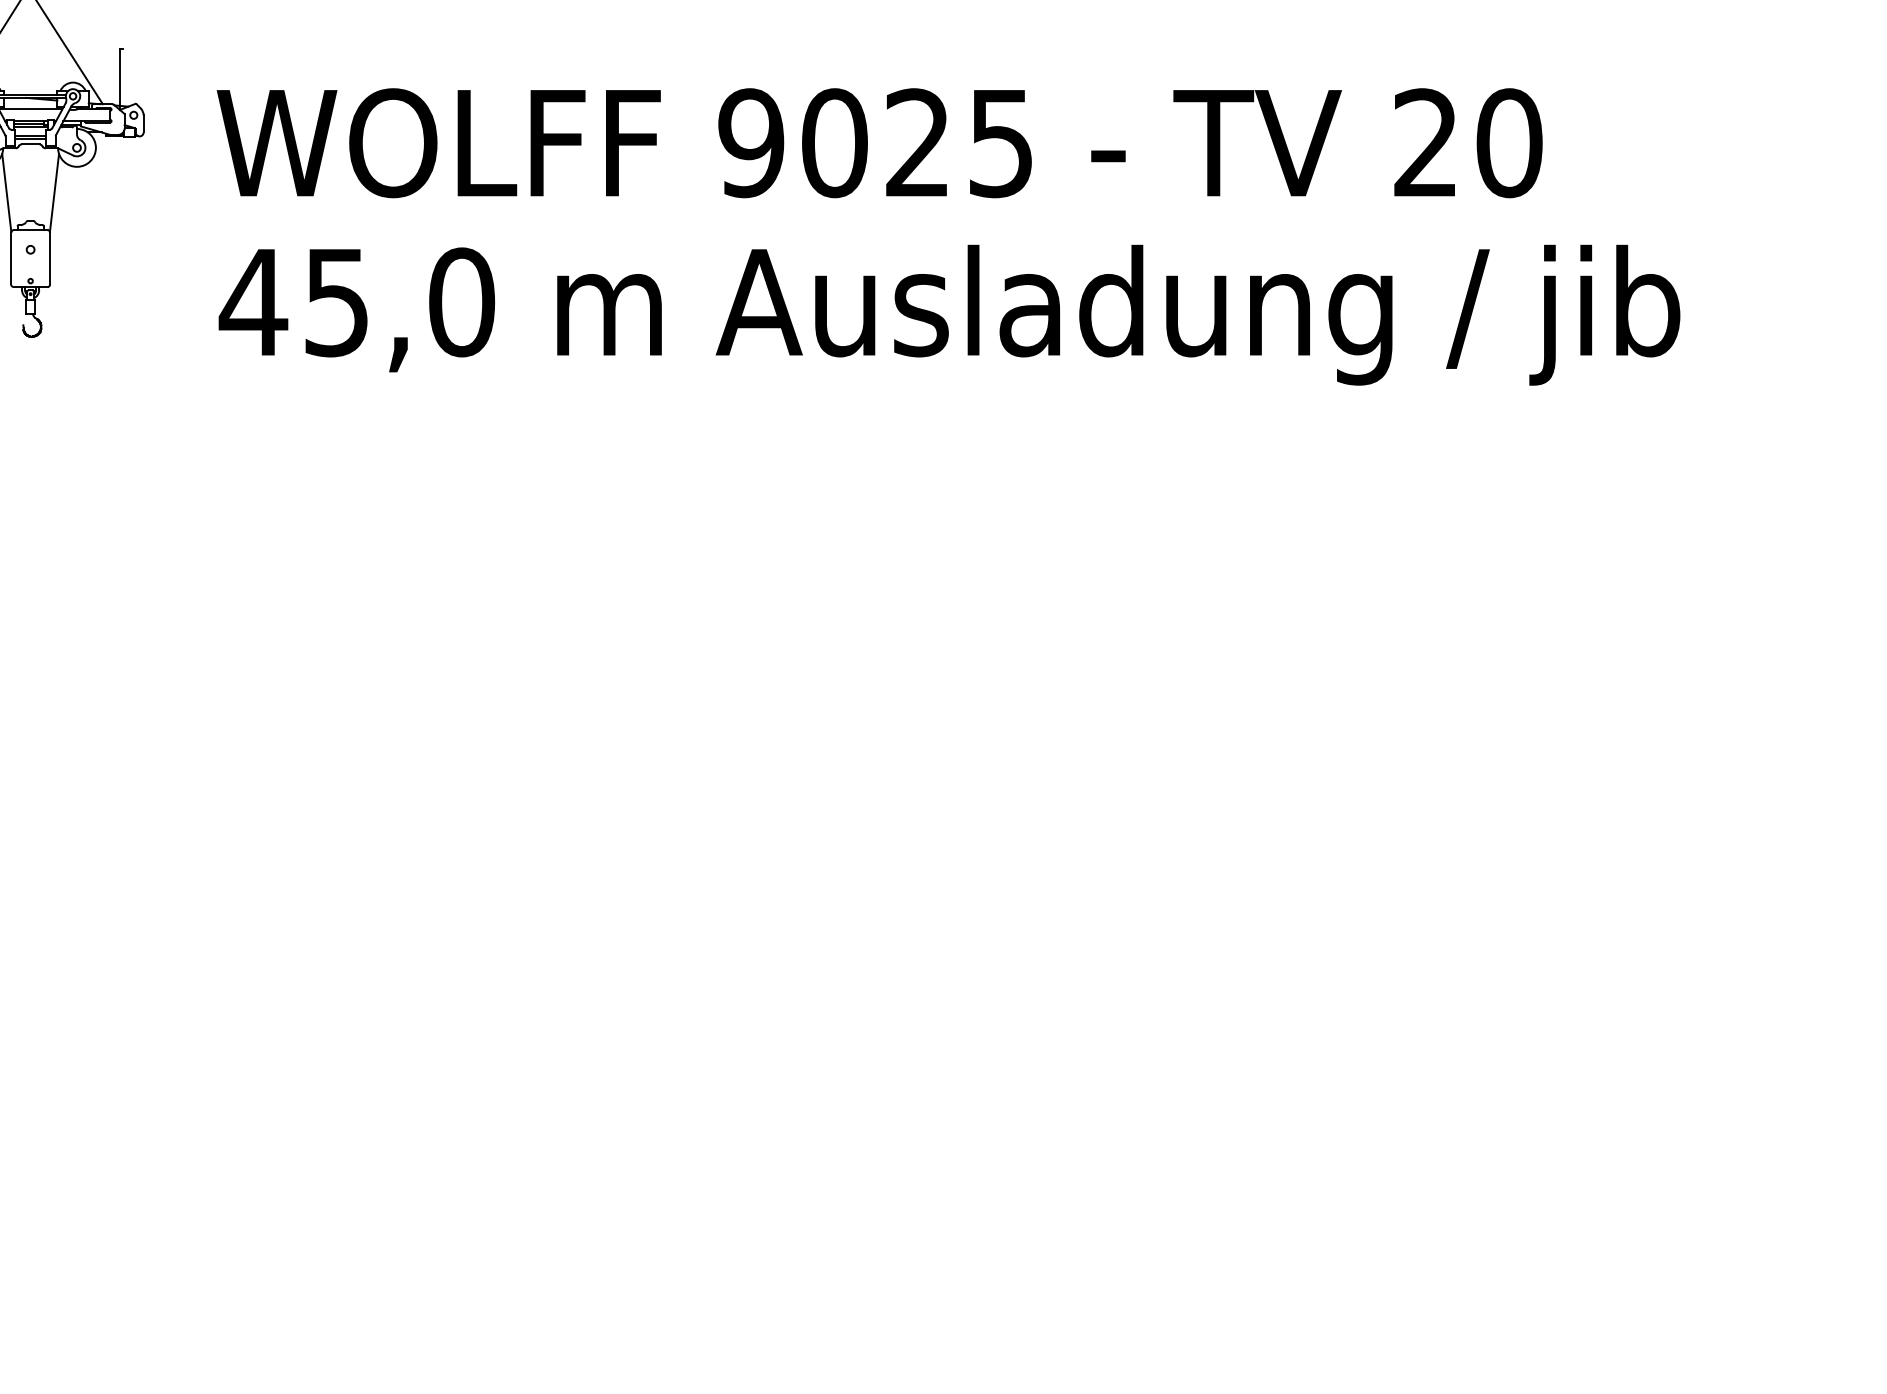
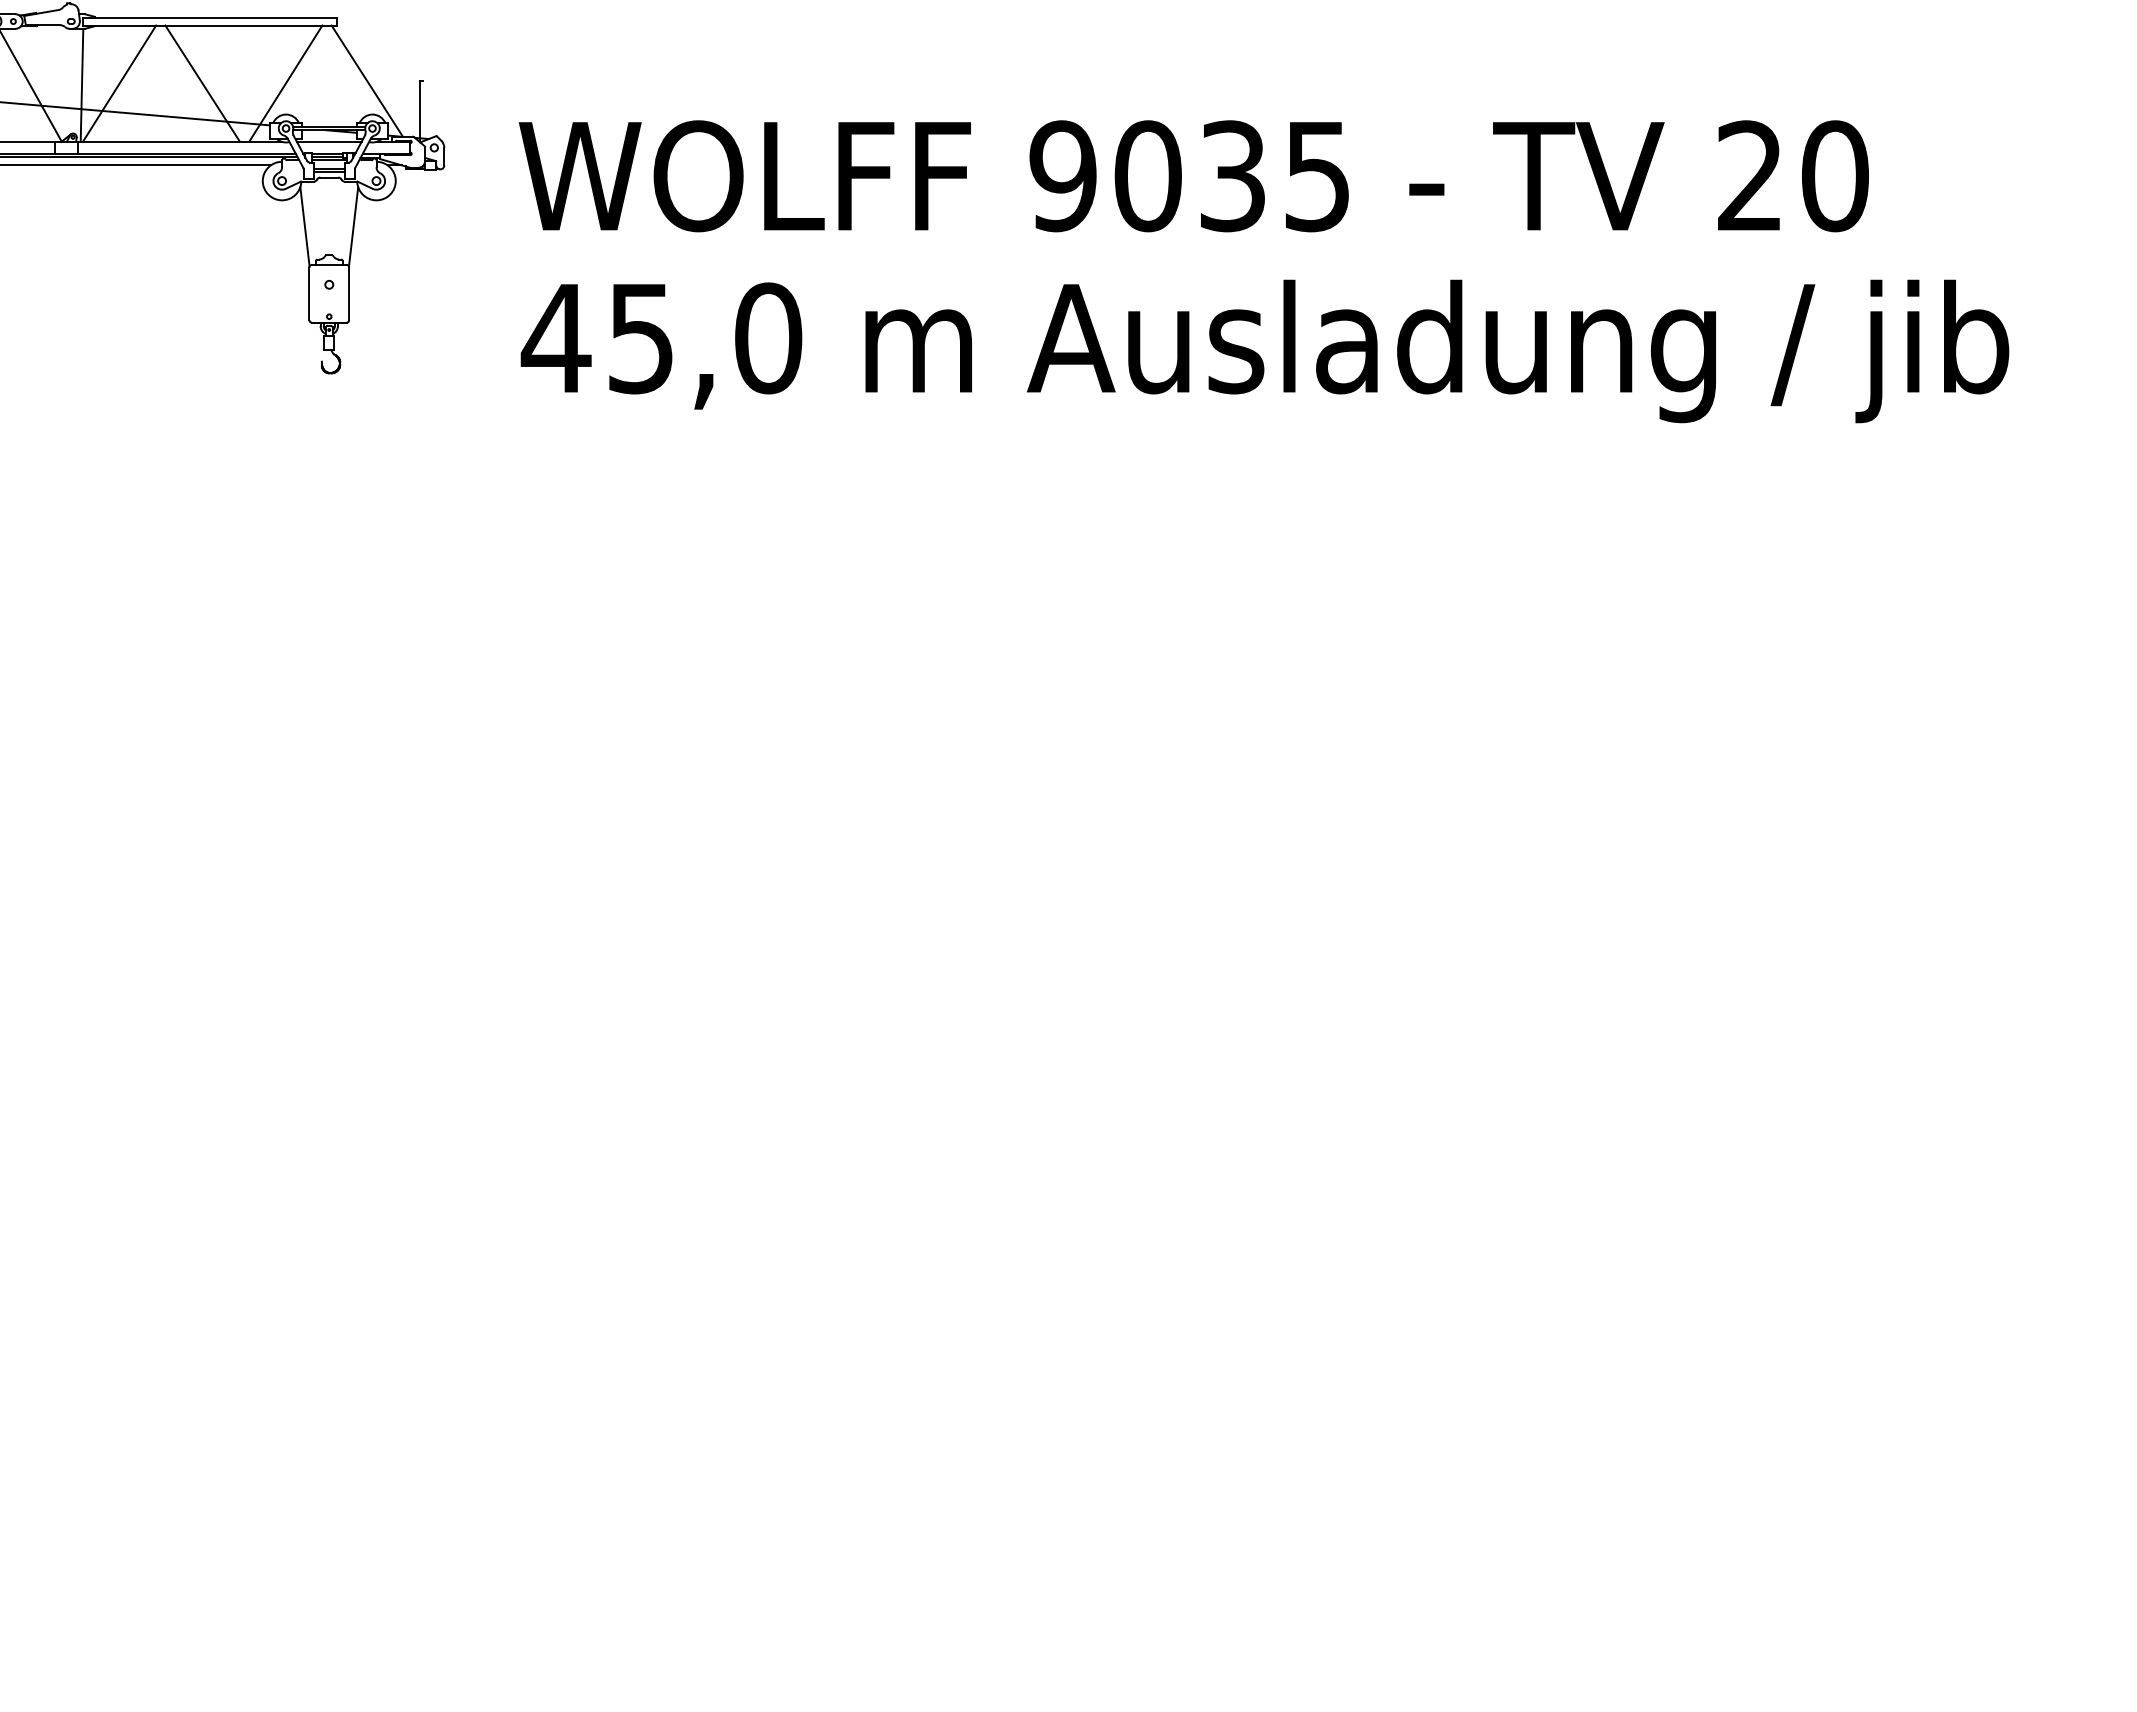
text: (917, 143) -> (1232, 176), 9025 -> 9035

